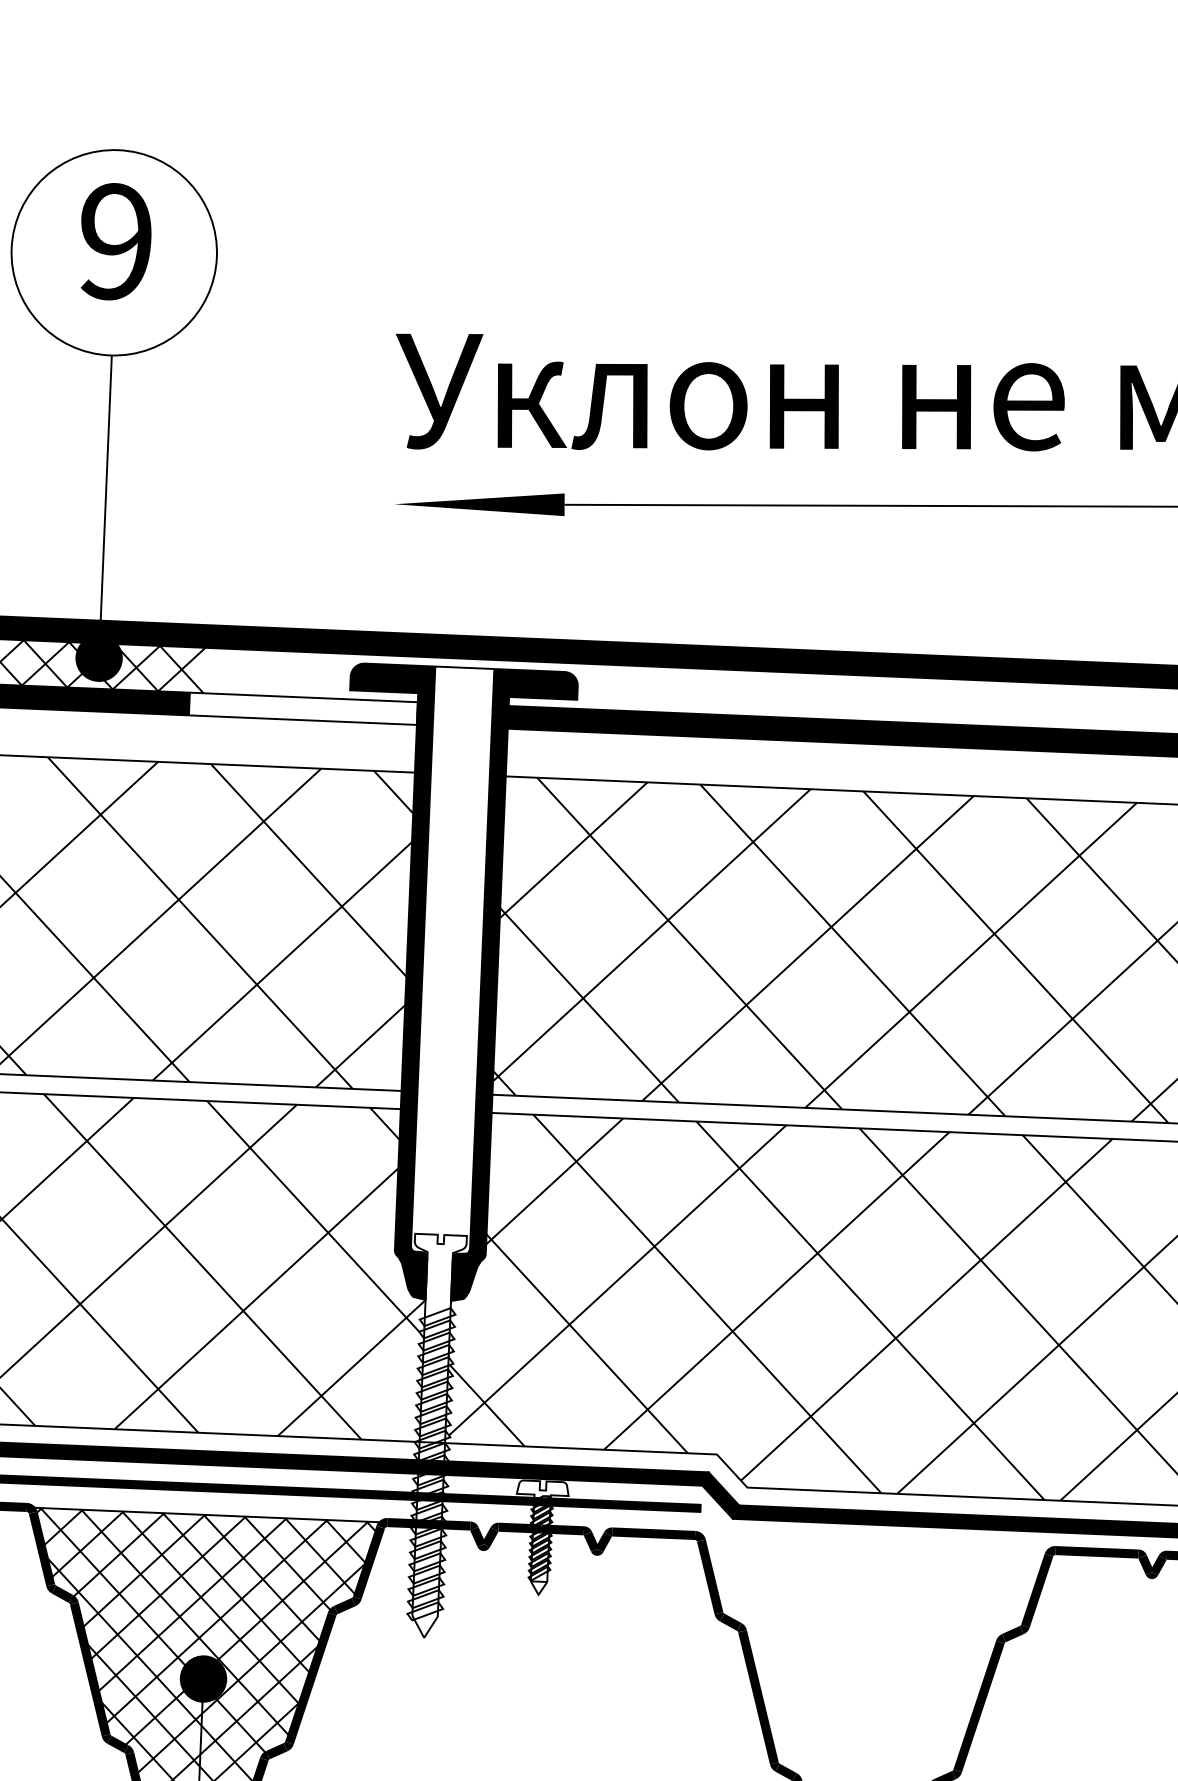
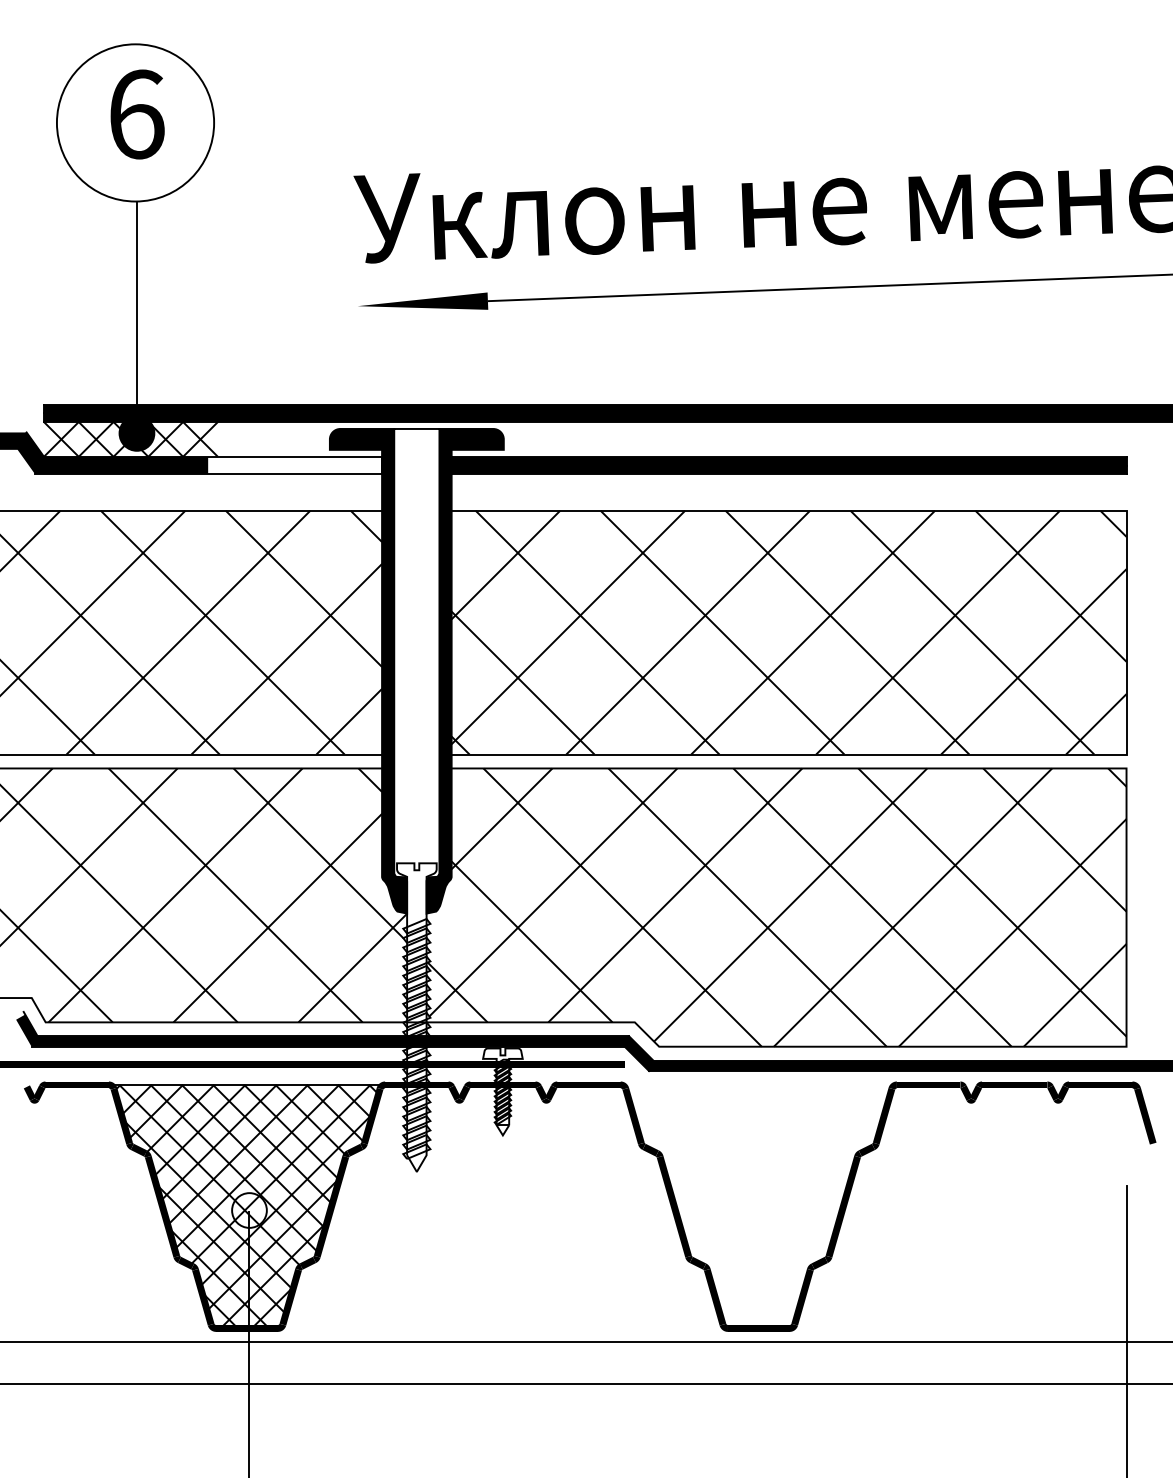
text: (115, 241) -> (136, 114), 9 -> 6
fill: (203, 1679) -> (249, 1210), removed

